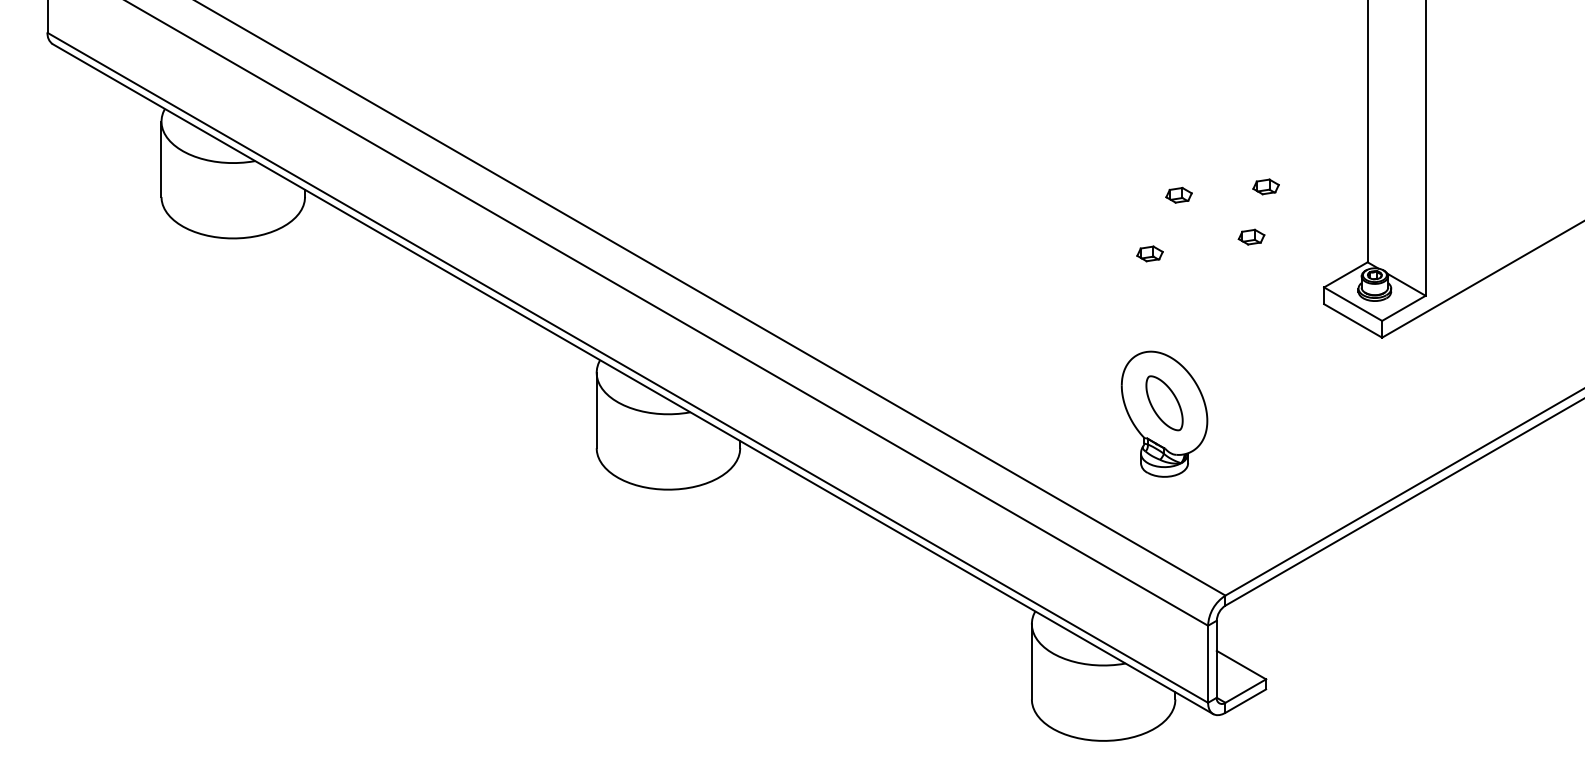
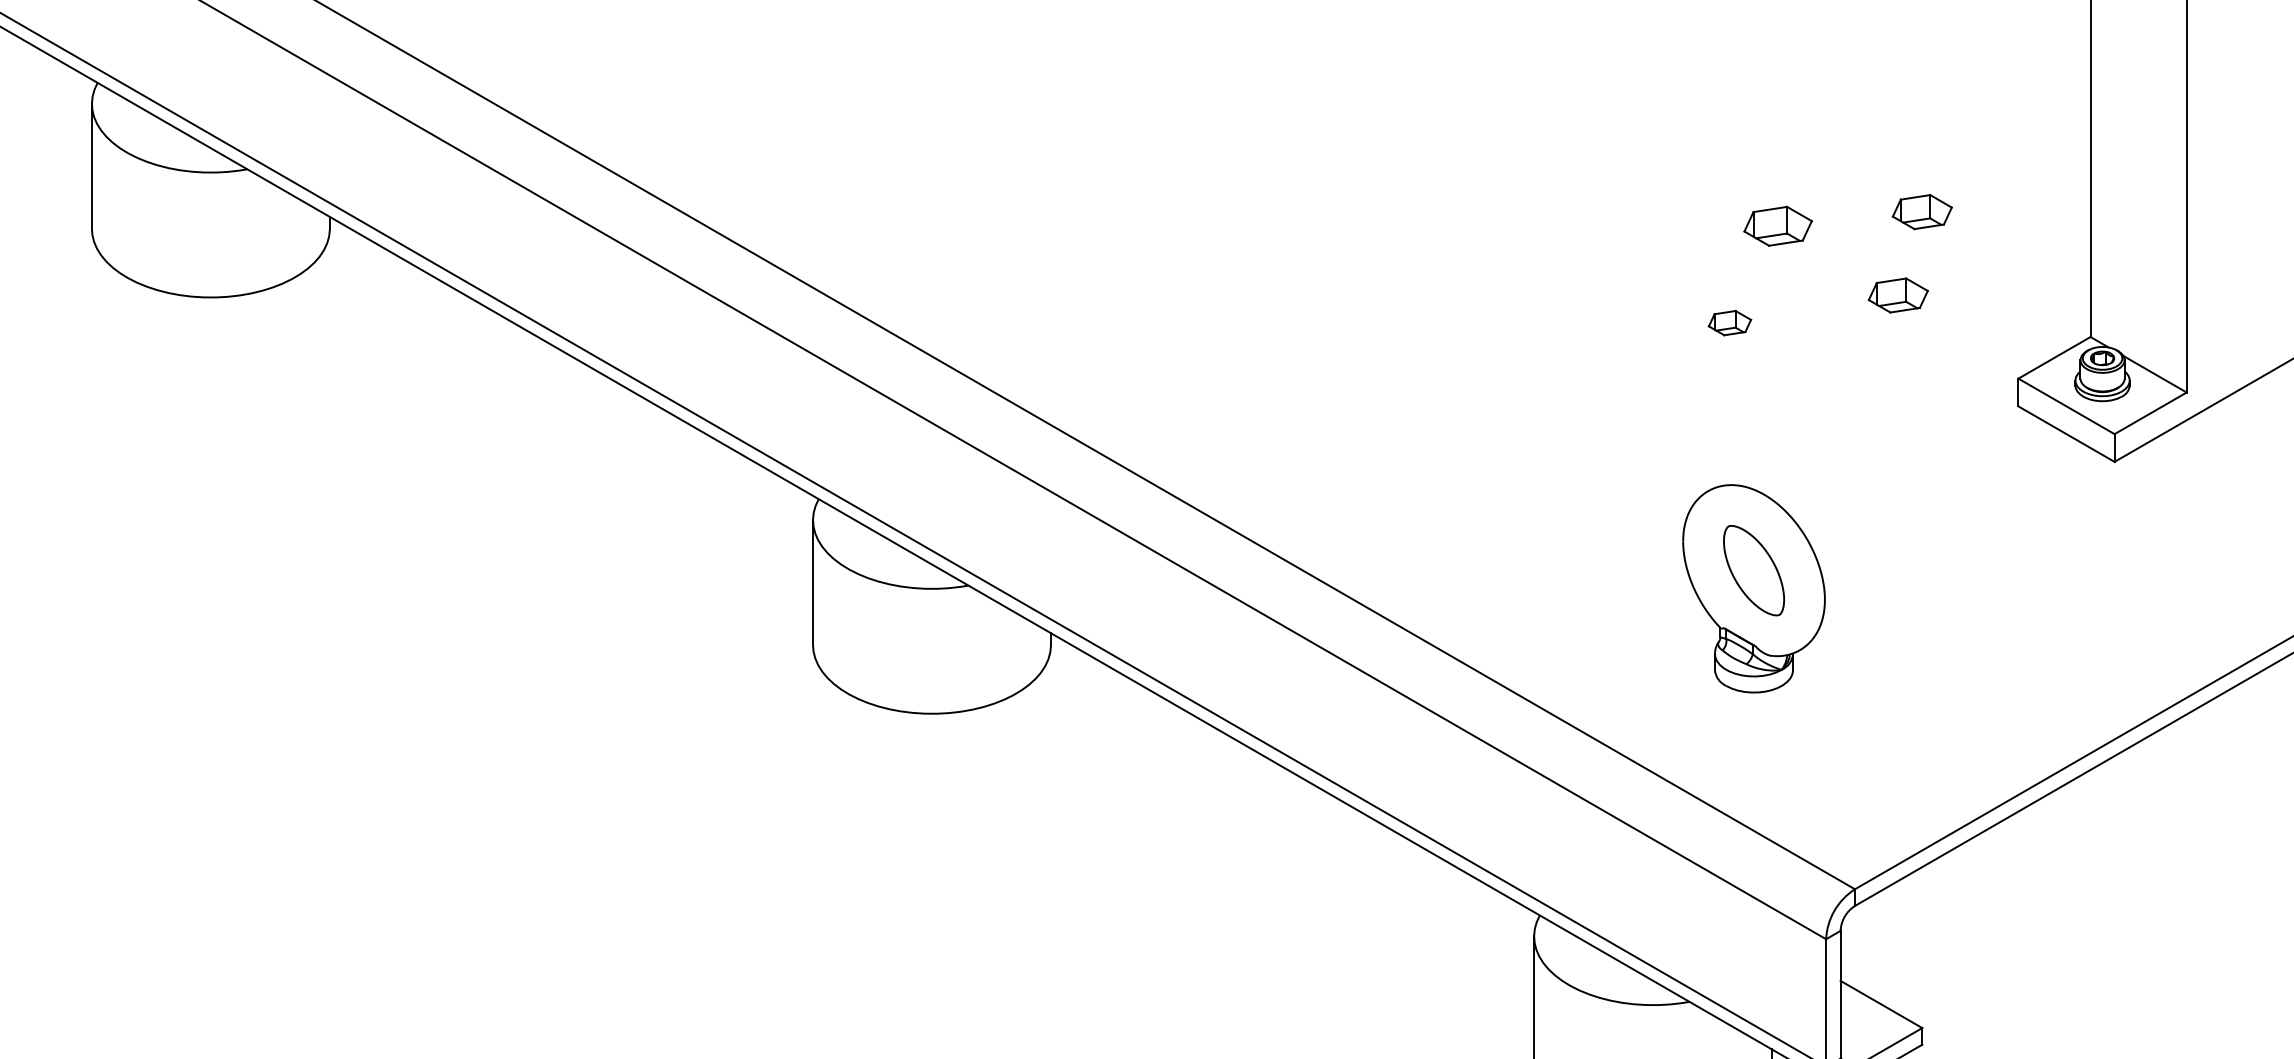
part: (1265, 186) -> (1921, 211), size x1.4
part: (1178, 194) -> (1777, 224), size x1.6
part: (1251, 236) -> (1898, 294), size x1.4

